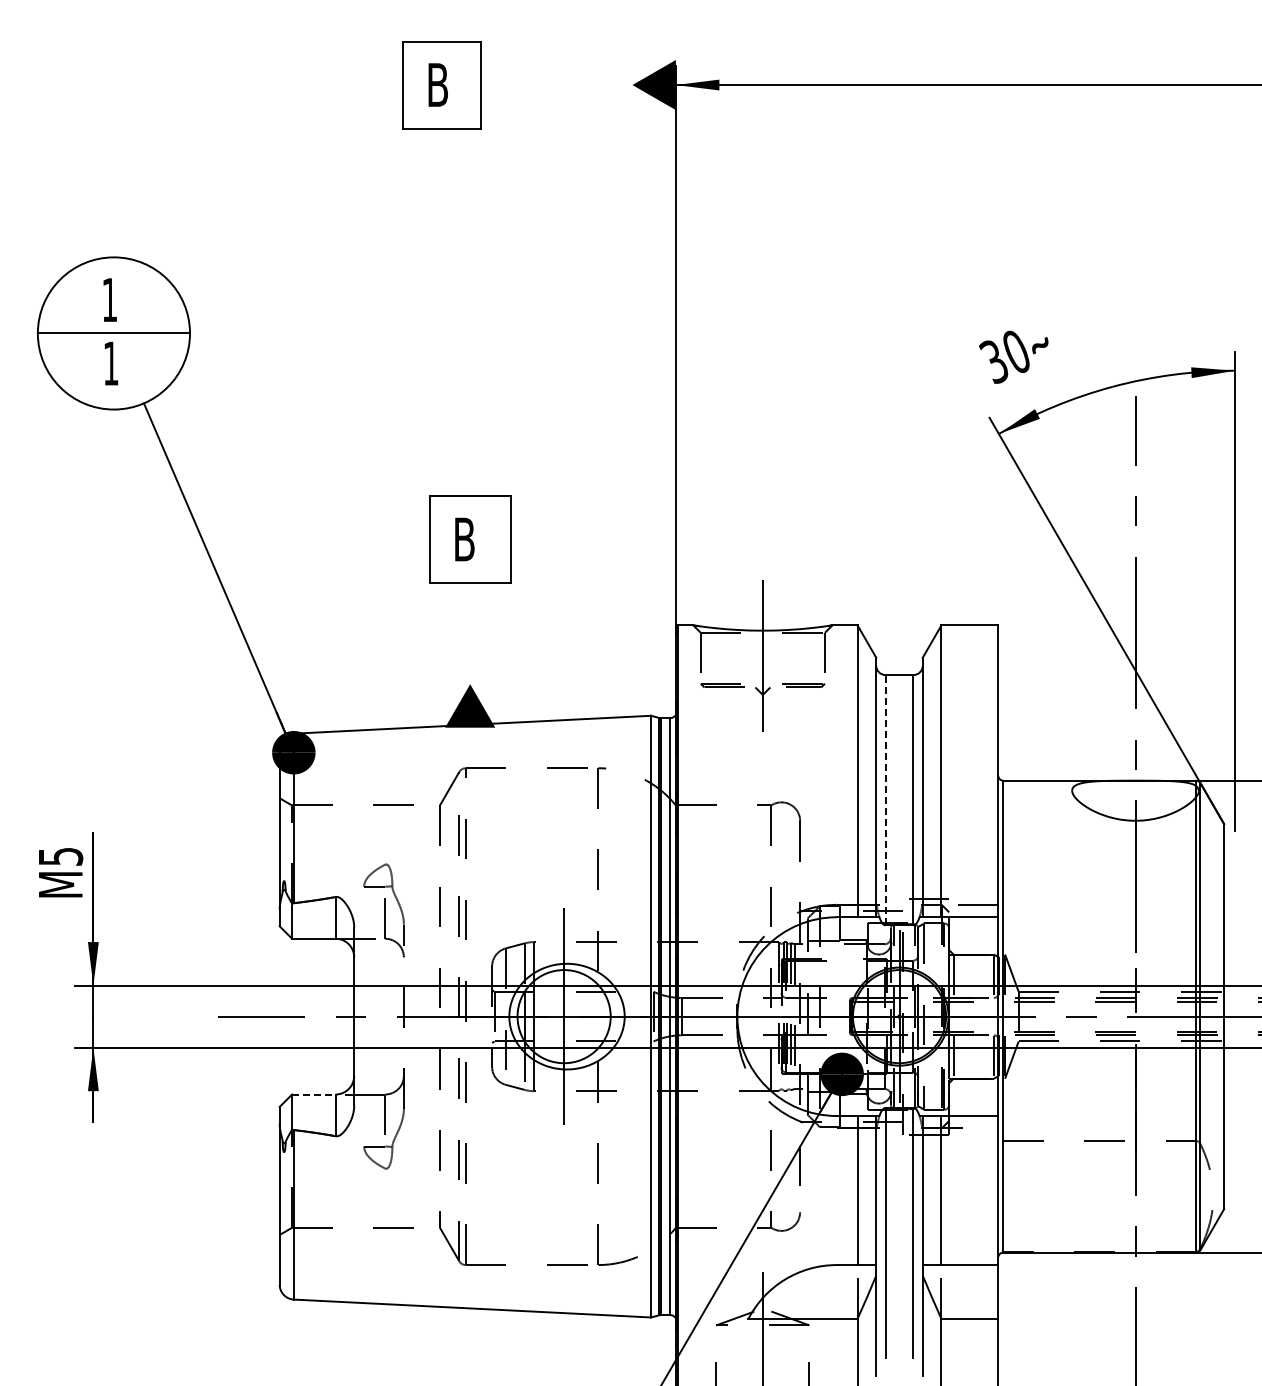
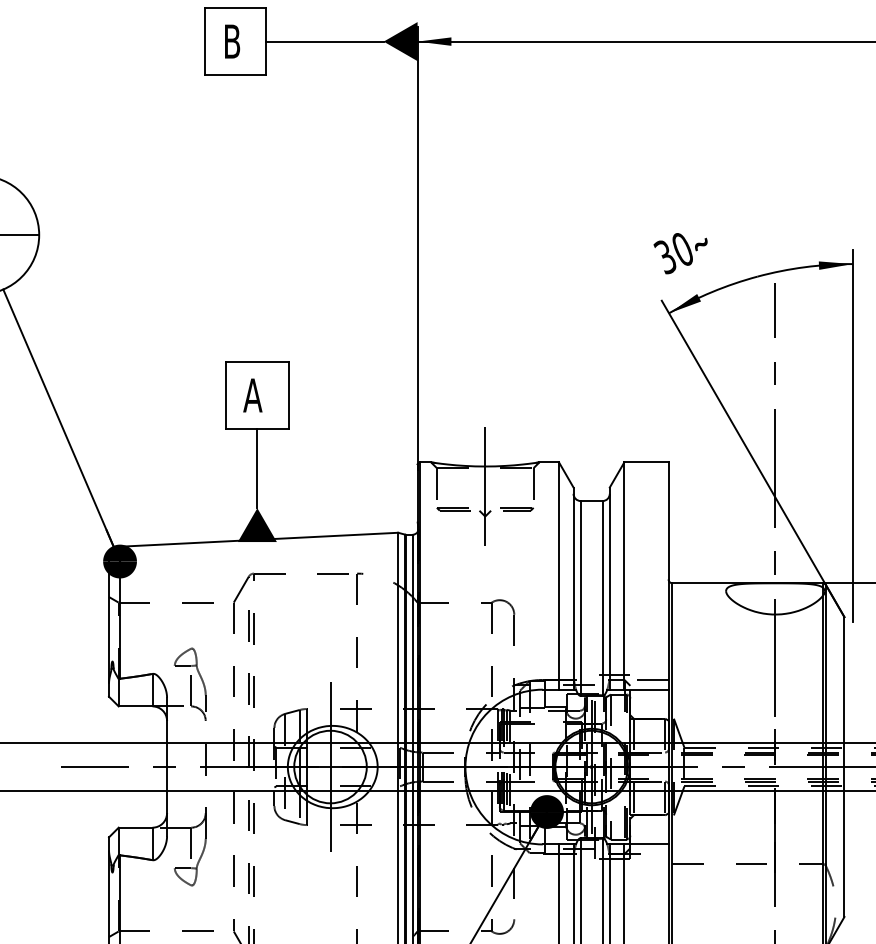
line: (556, 85) -> (324, 41), added
text: (464, 539) -> (252, 395), B -> A
line: (470, 633) -> (257, 468), added
line: (885, 799) -> (580, 597), dashed -> solid
line: (313, 1094) -> (135, 827), dashed -> solid

